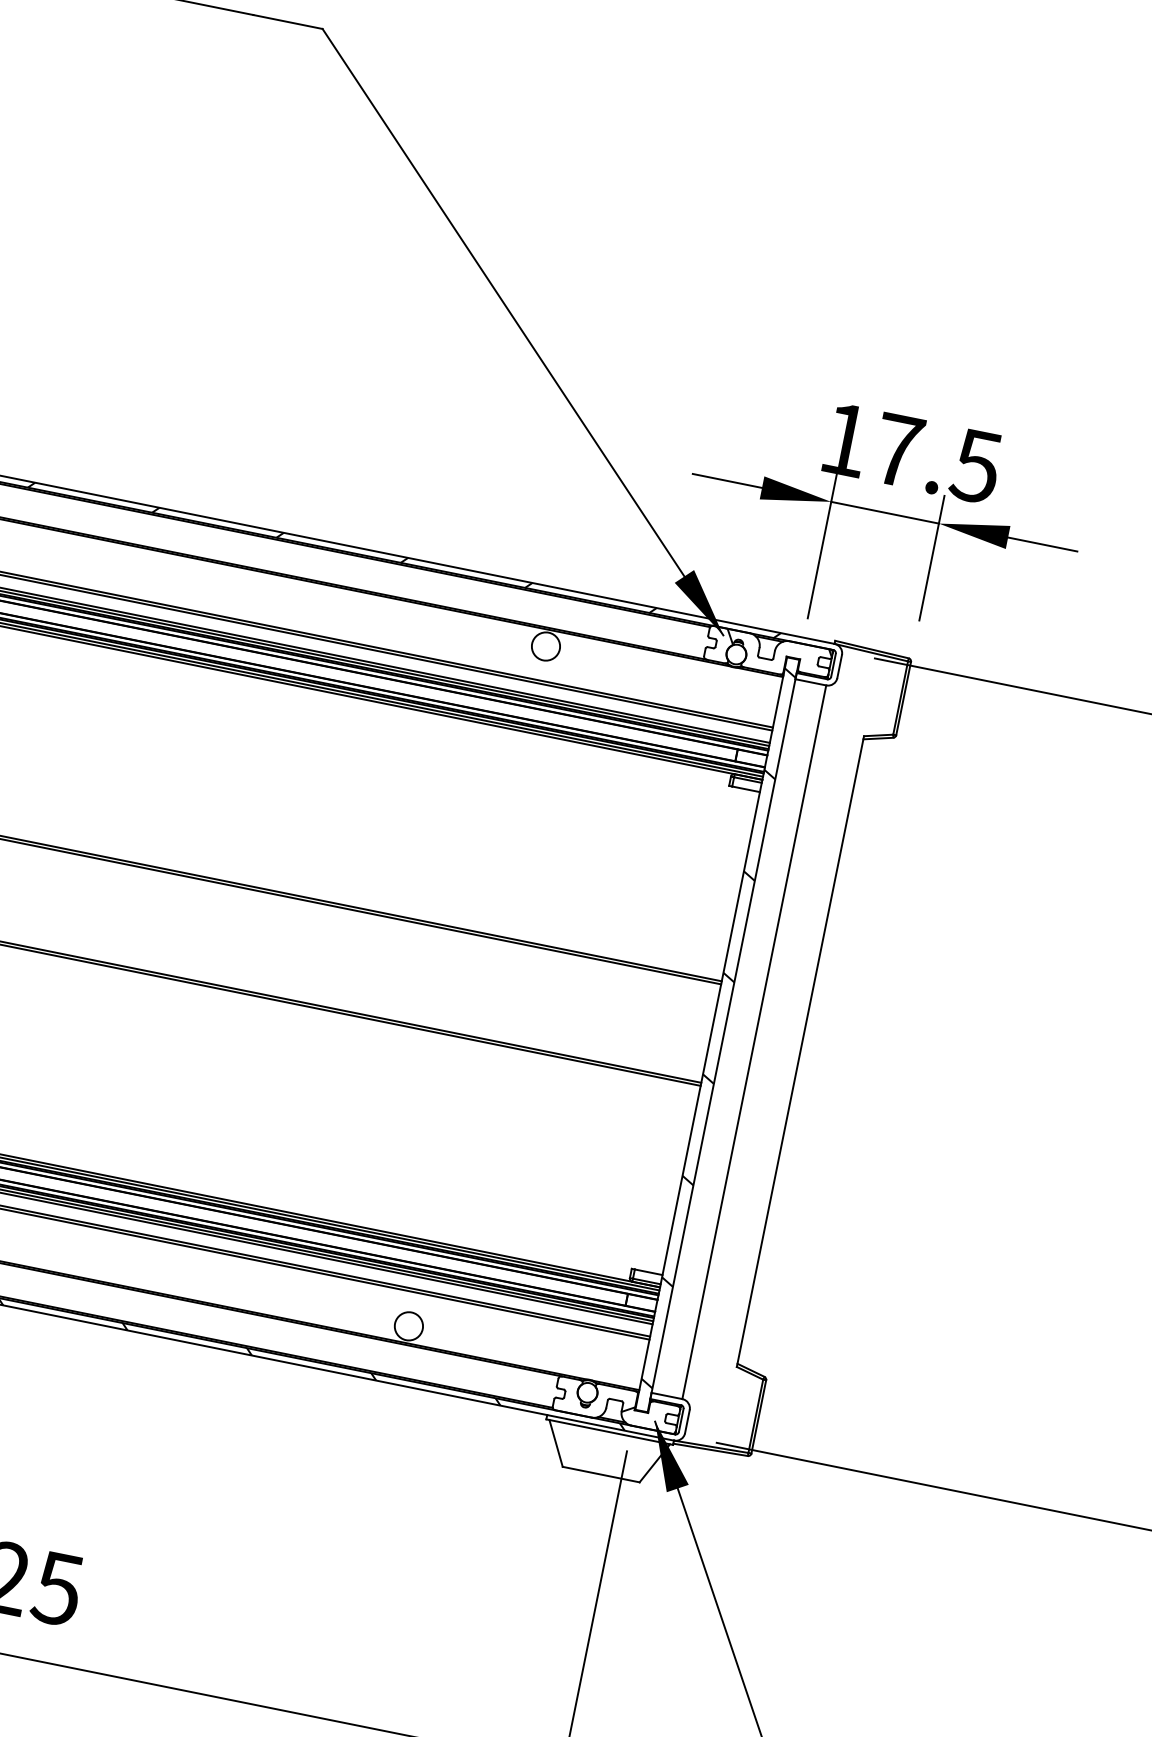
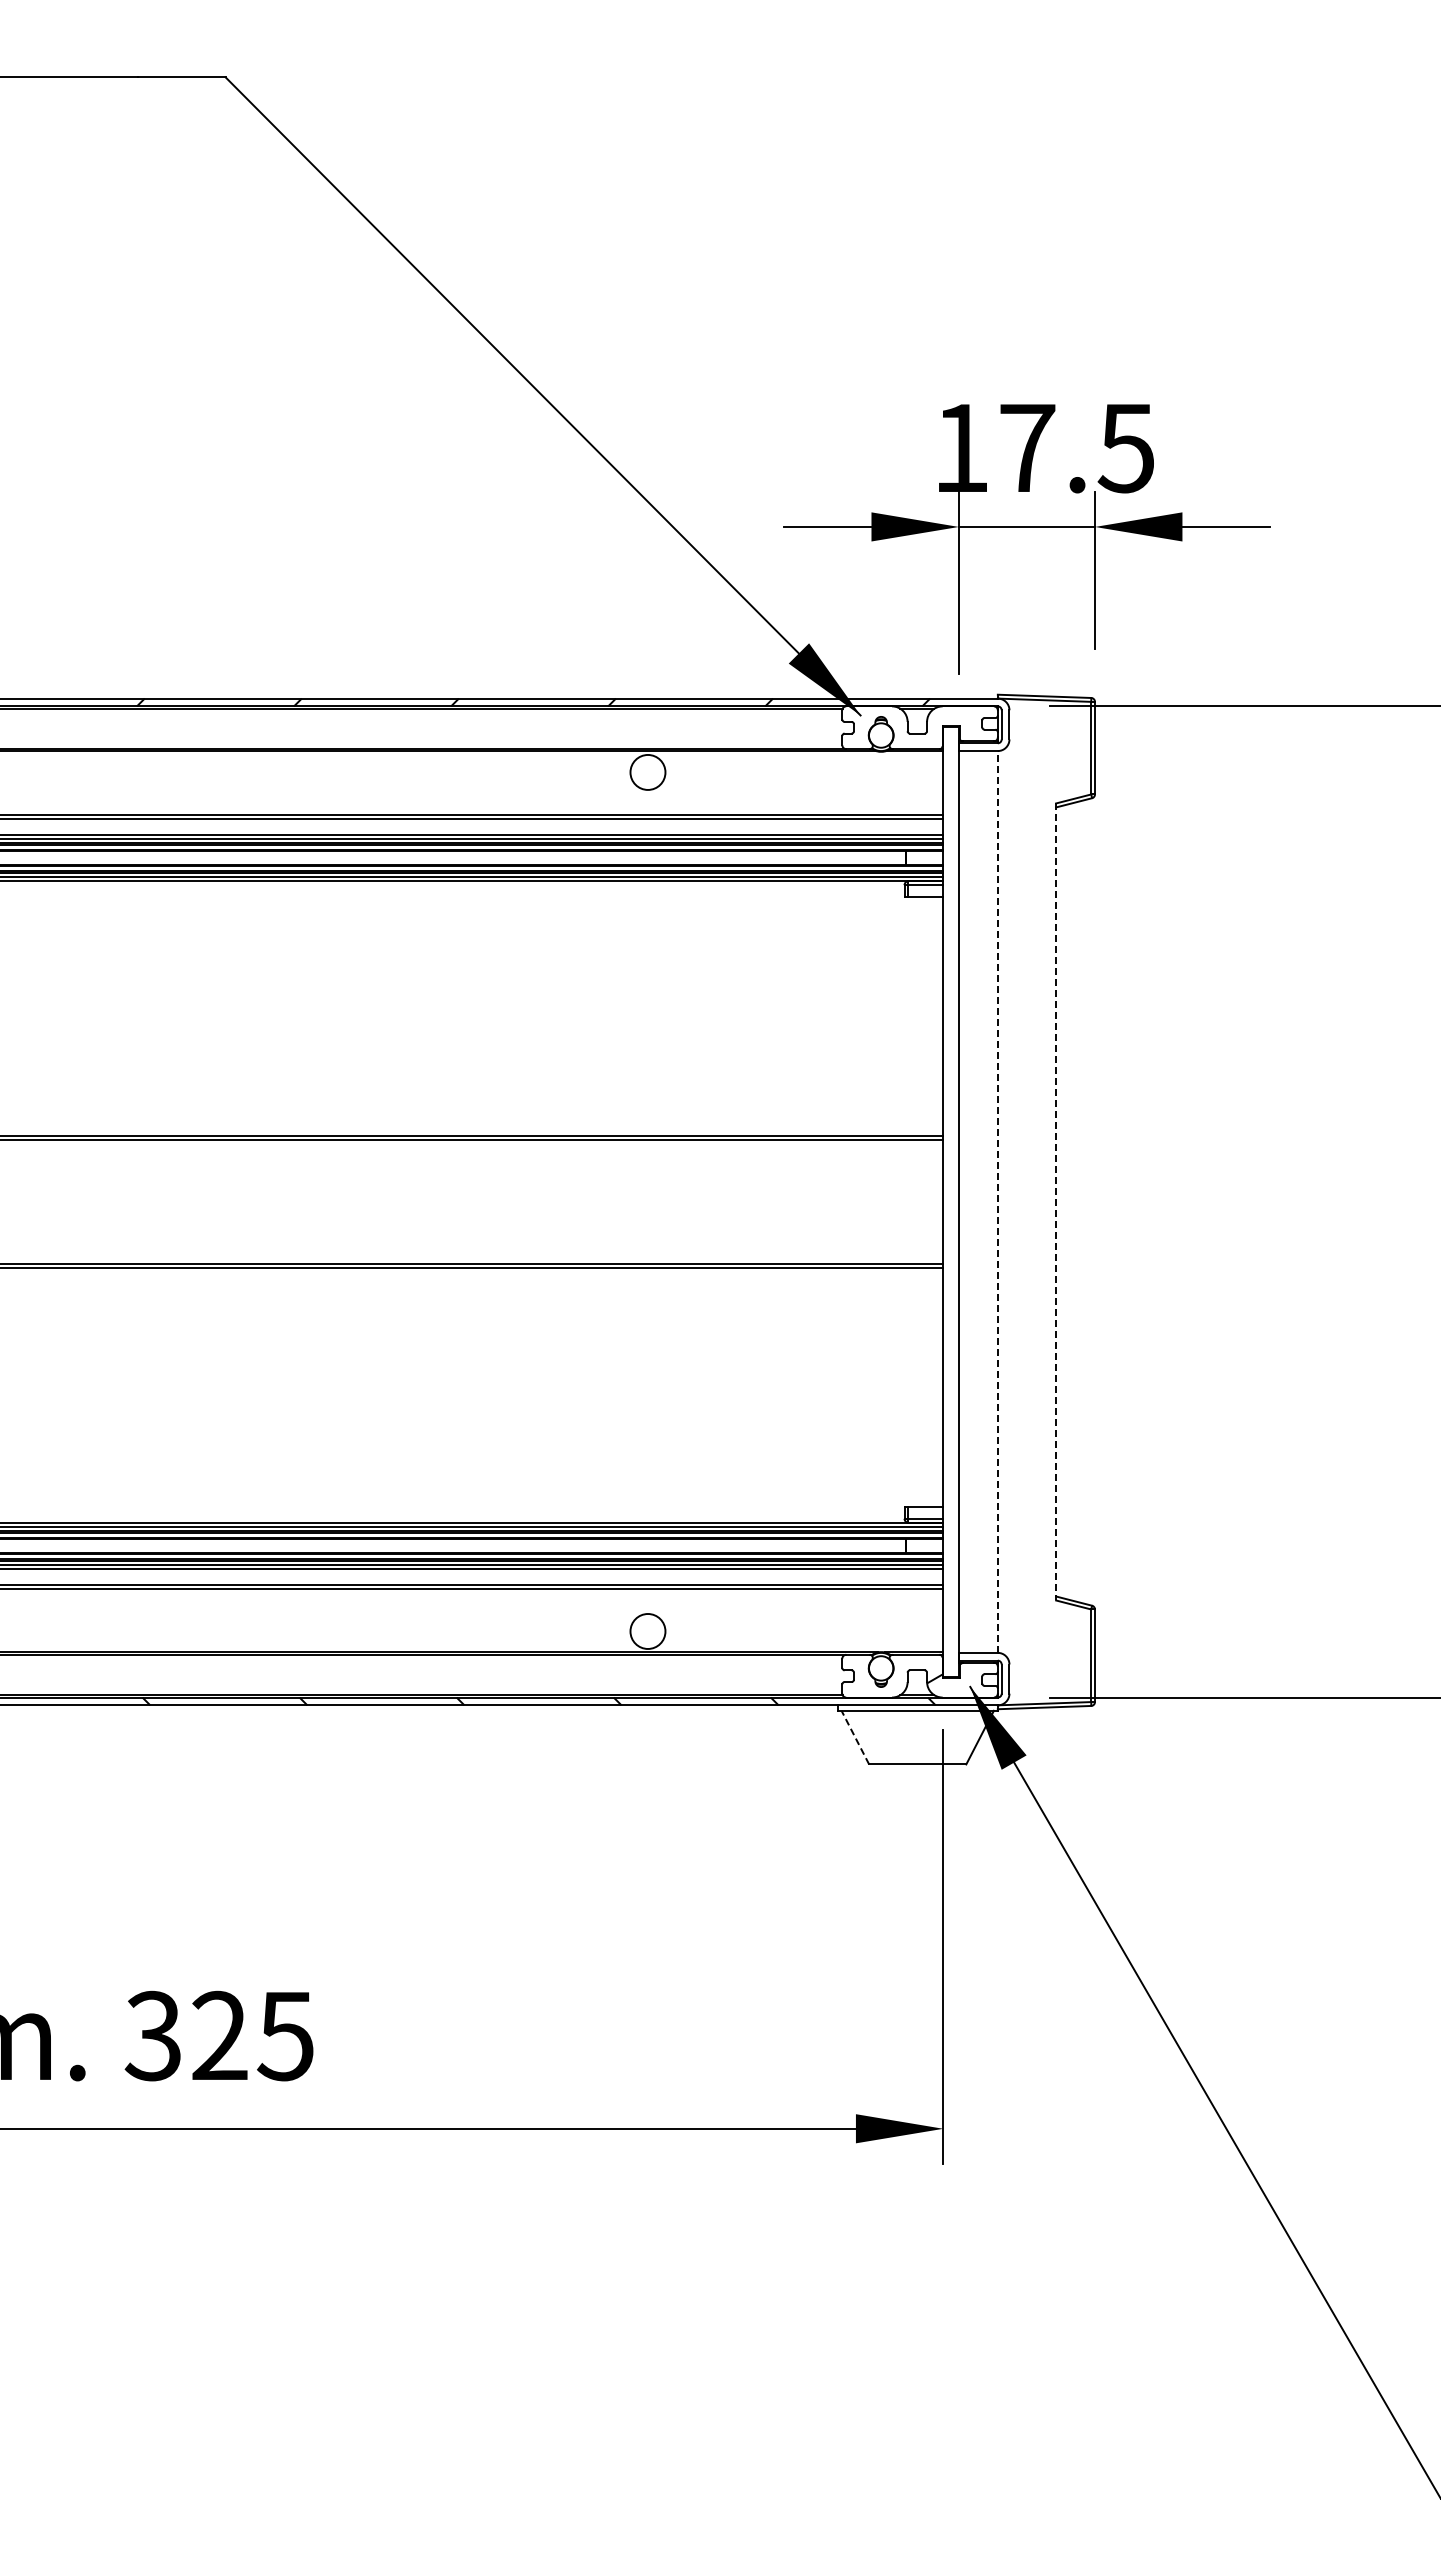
hatch: (778, 646) -> (930, 715), removed
hatch: (718, 1028) -> (950, 1193), removed
line: (754, 1041) -> (997, 1201), solid -> dashed
line: (800, 1051) -> (1056, 1201), solid -> dashed
line: (556, 1443) -> (855, 1737), solid -> dashed

